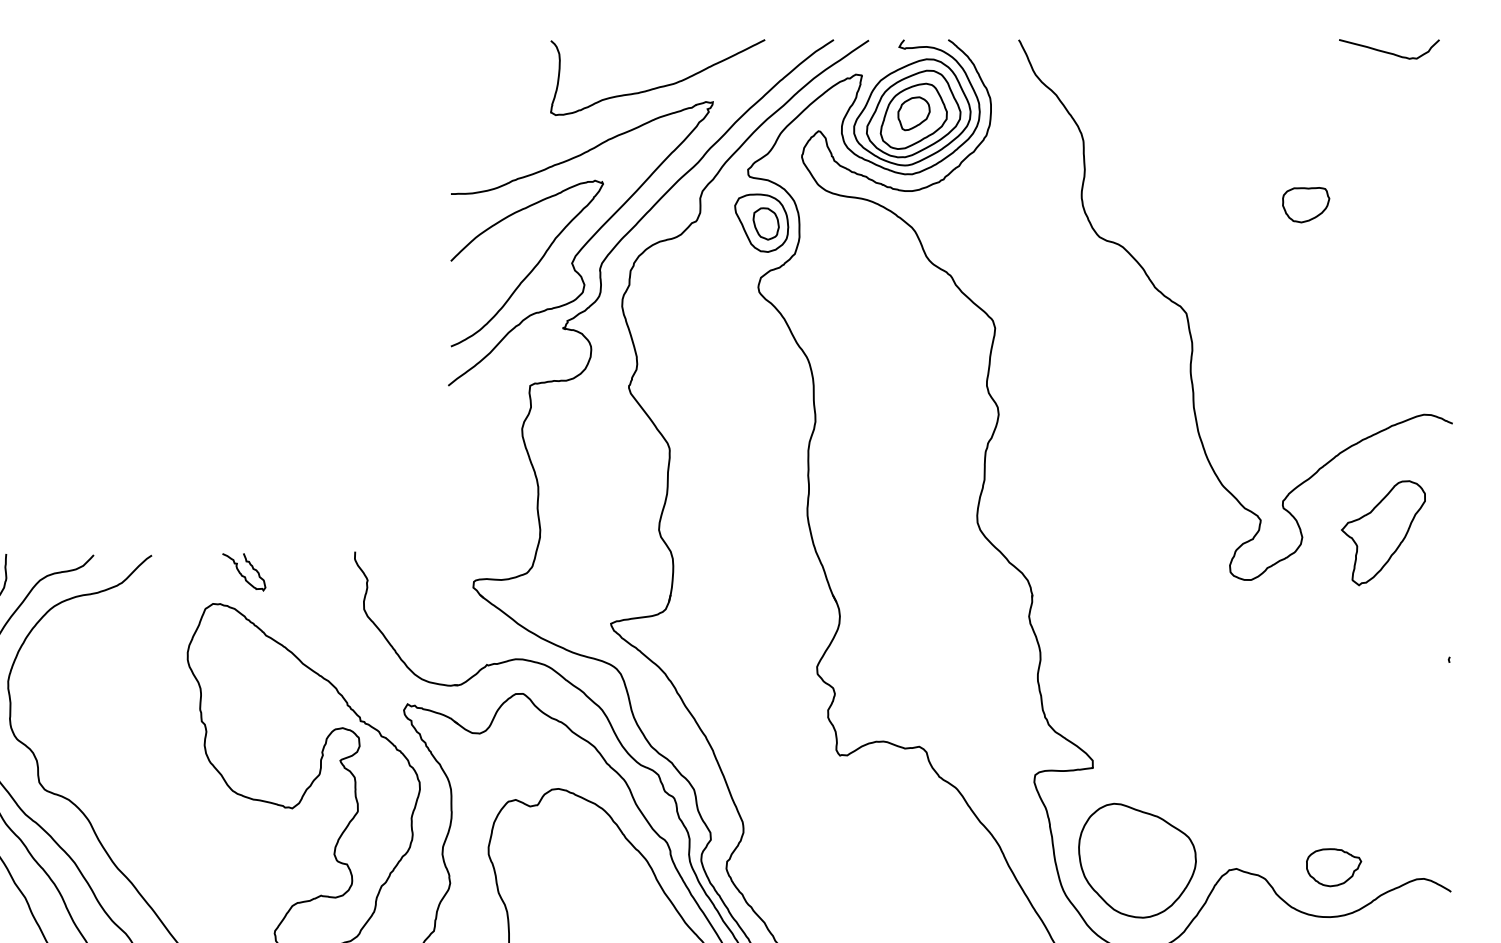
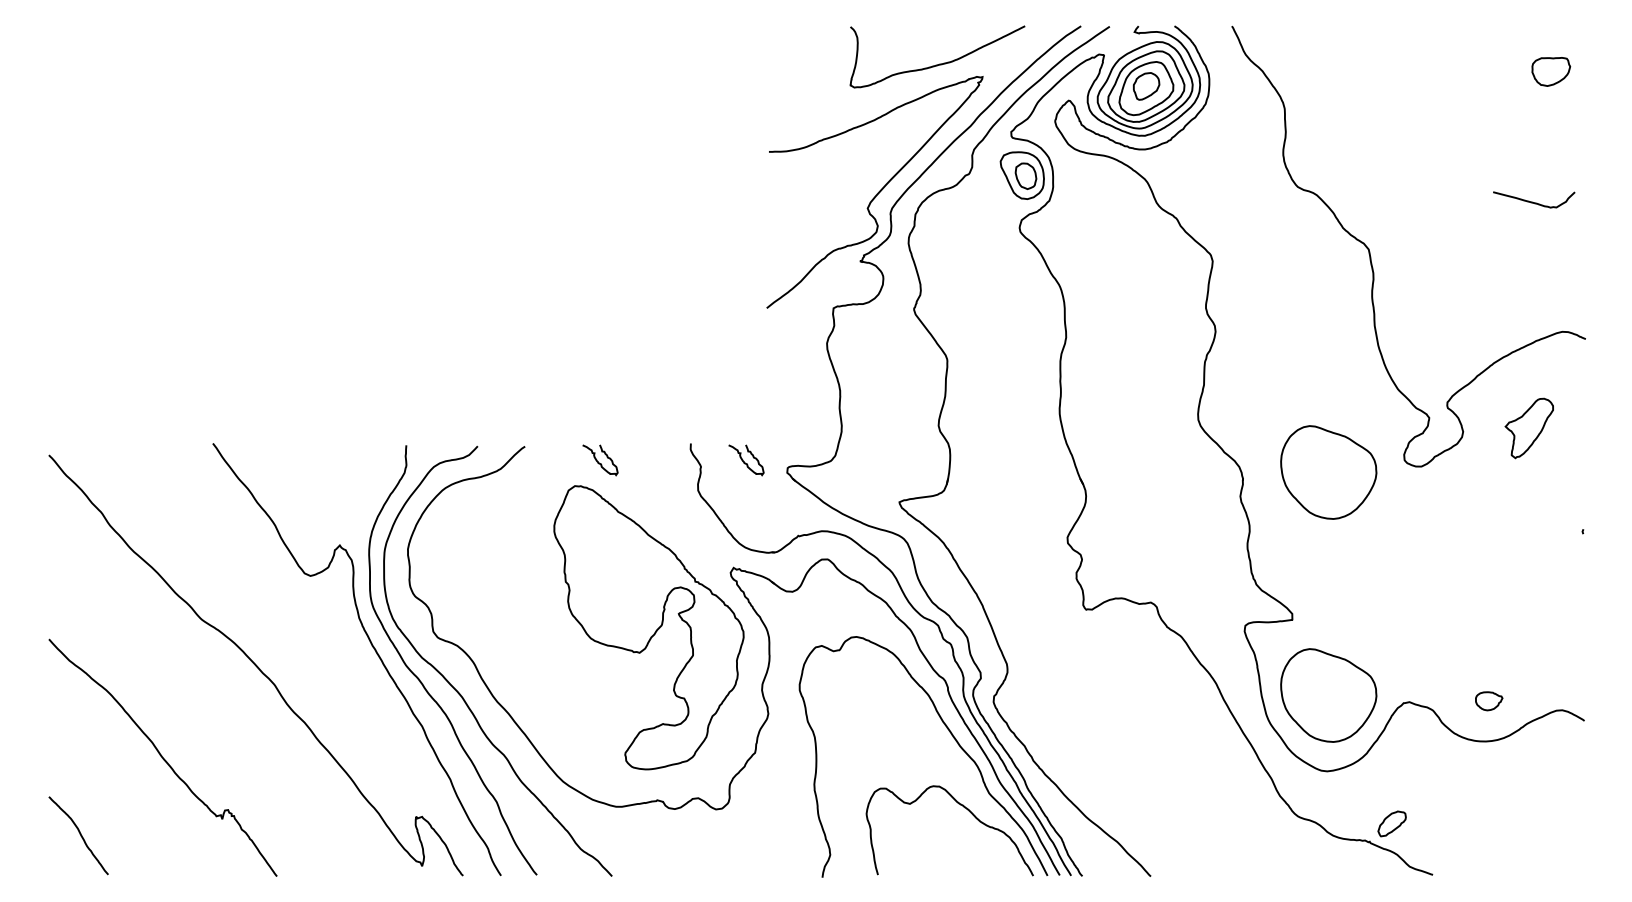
curve: (1387, 51) -> (1532, 201), moved
part: (1306, 204) -> (1551, 71), moved
curve: (532, 268) -> (835, 212), removed
part: (1383, 533) -> (1529, 428), size x0.7
curve: (420, 573) -> (744, 461), added
part: (1137, 587) -> (1328, 472), added
part: (1334, 868) -> (1489, 701), size x0.6

